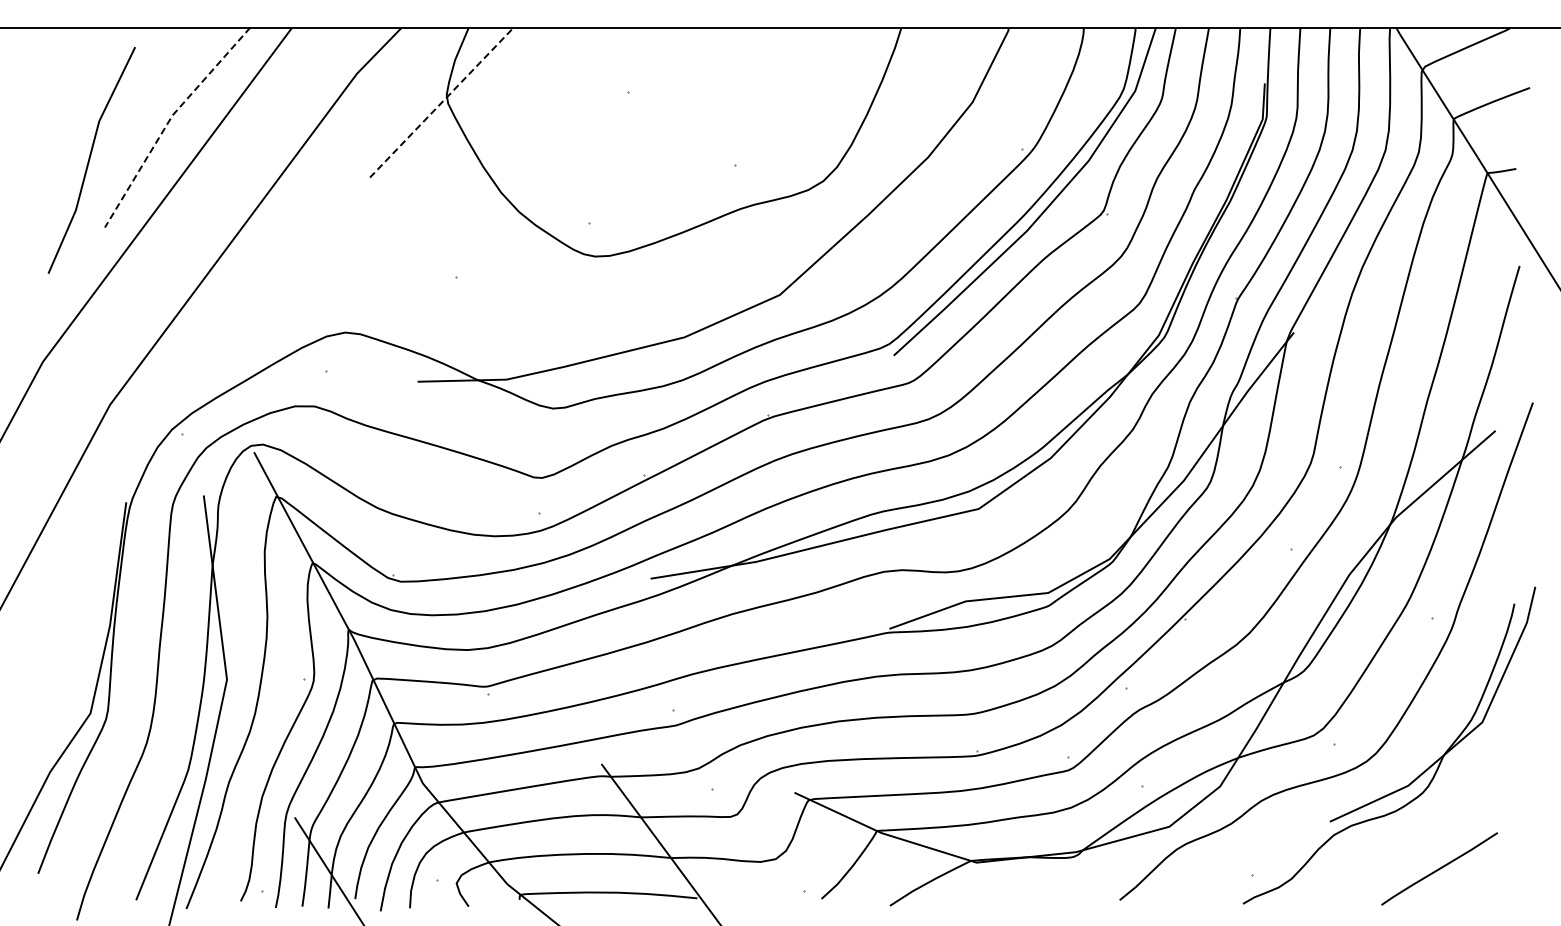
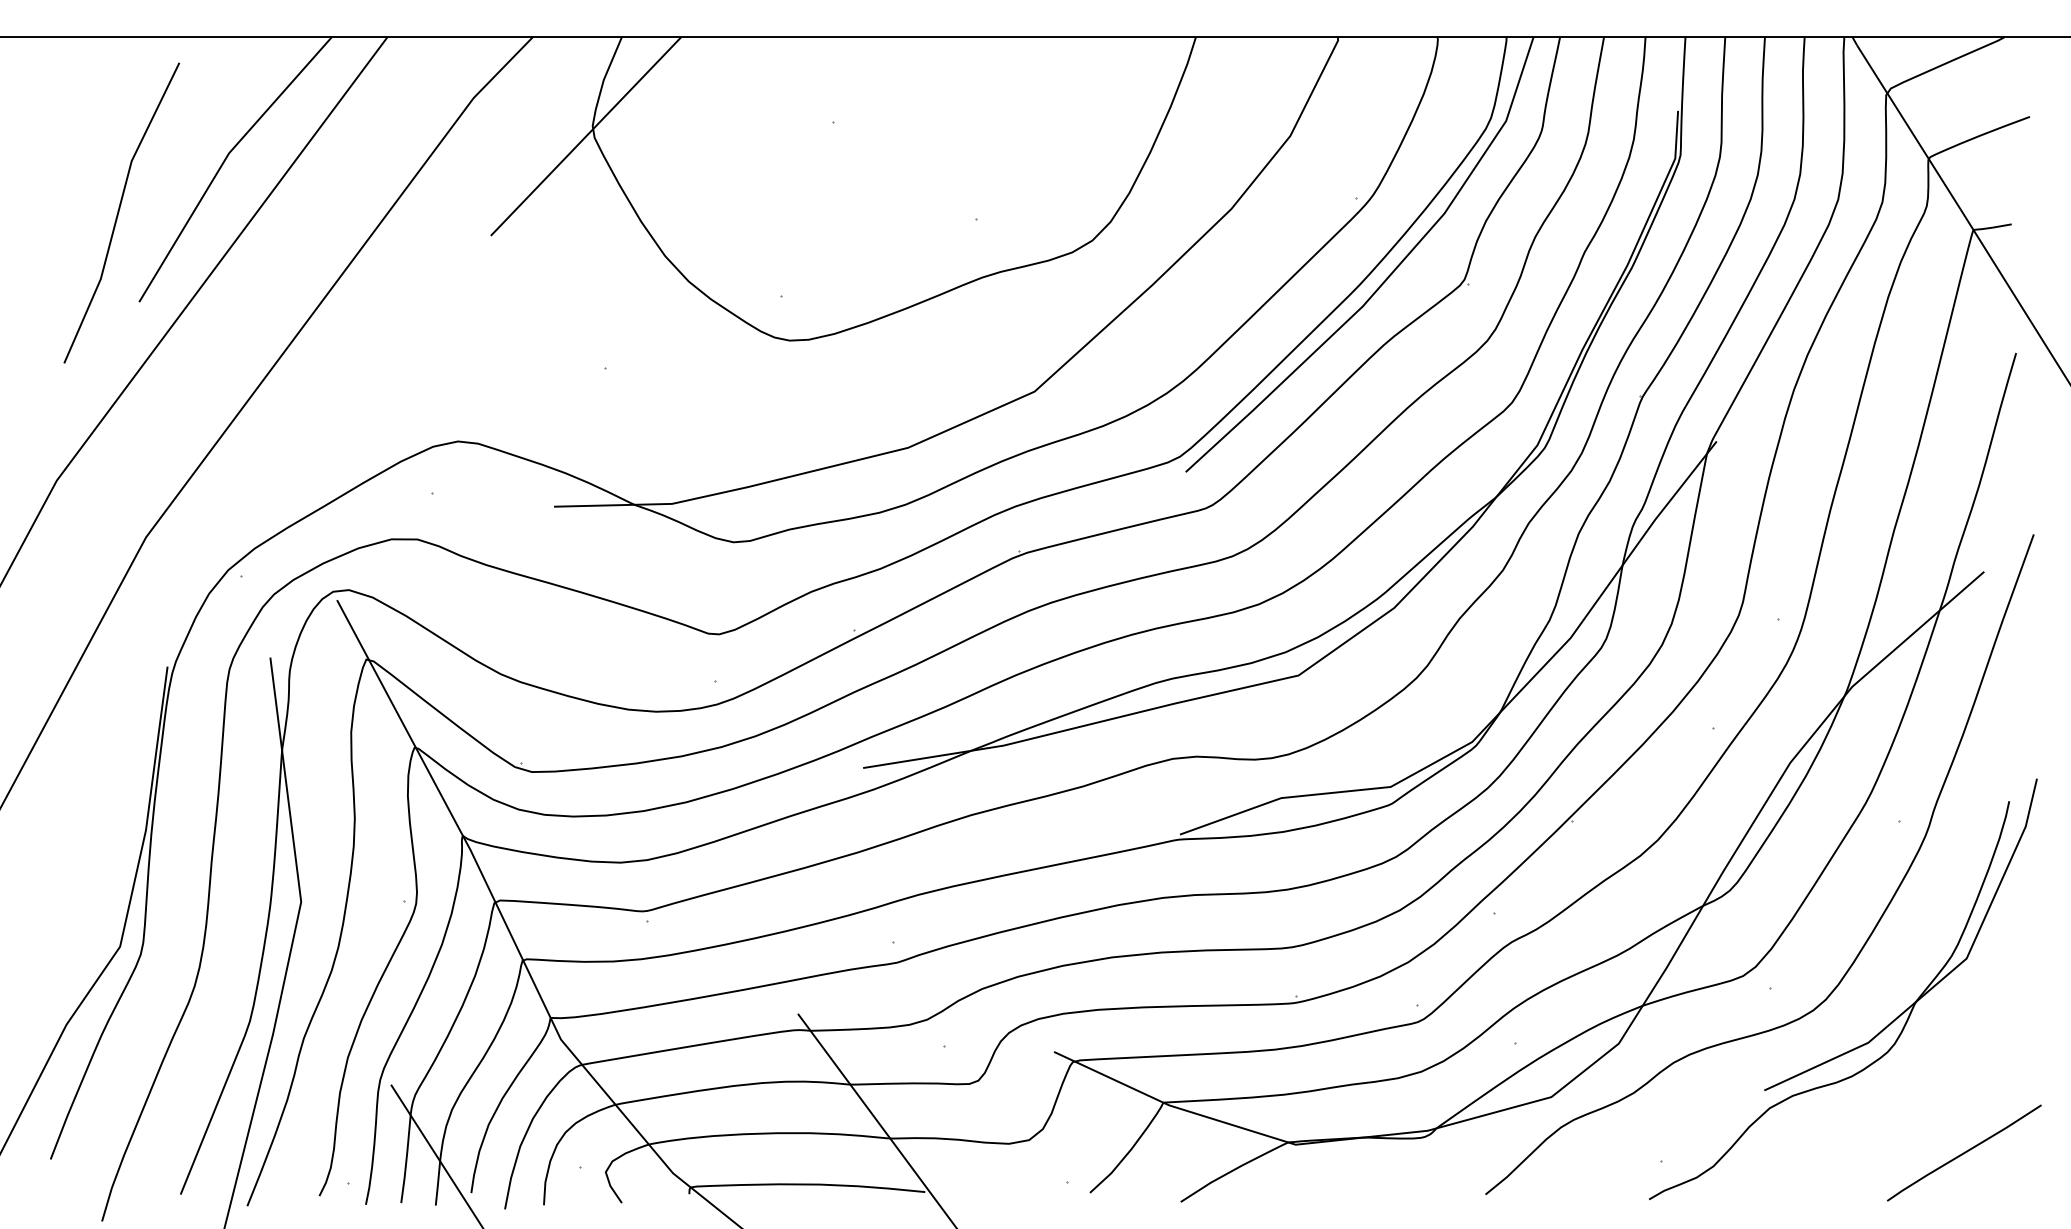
line: (441, 102) -> (585, 136), dashed -> solid
line: (169, 121) -> (224, 161), dashed -> solid
line: (1439, 868) -> (1964, 1152), moved

